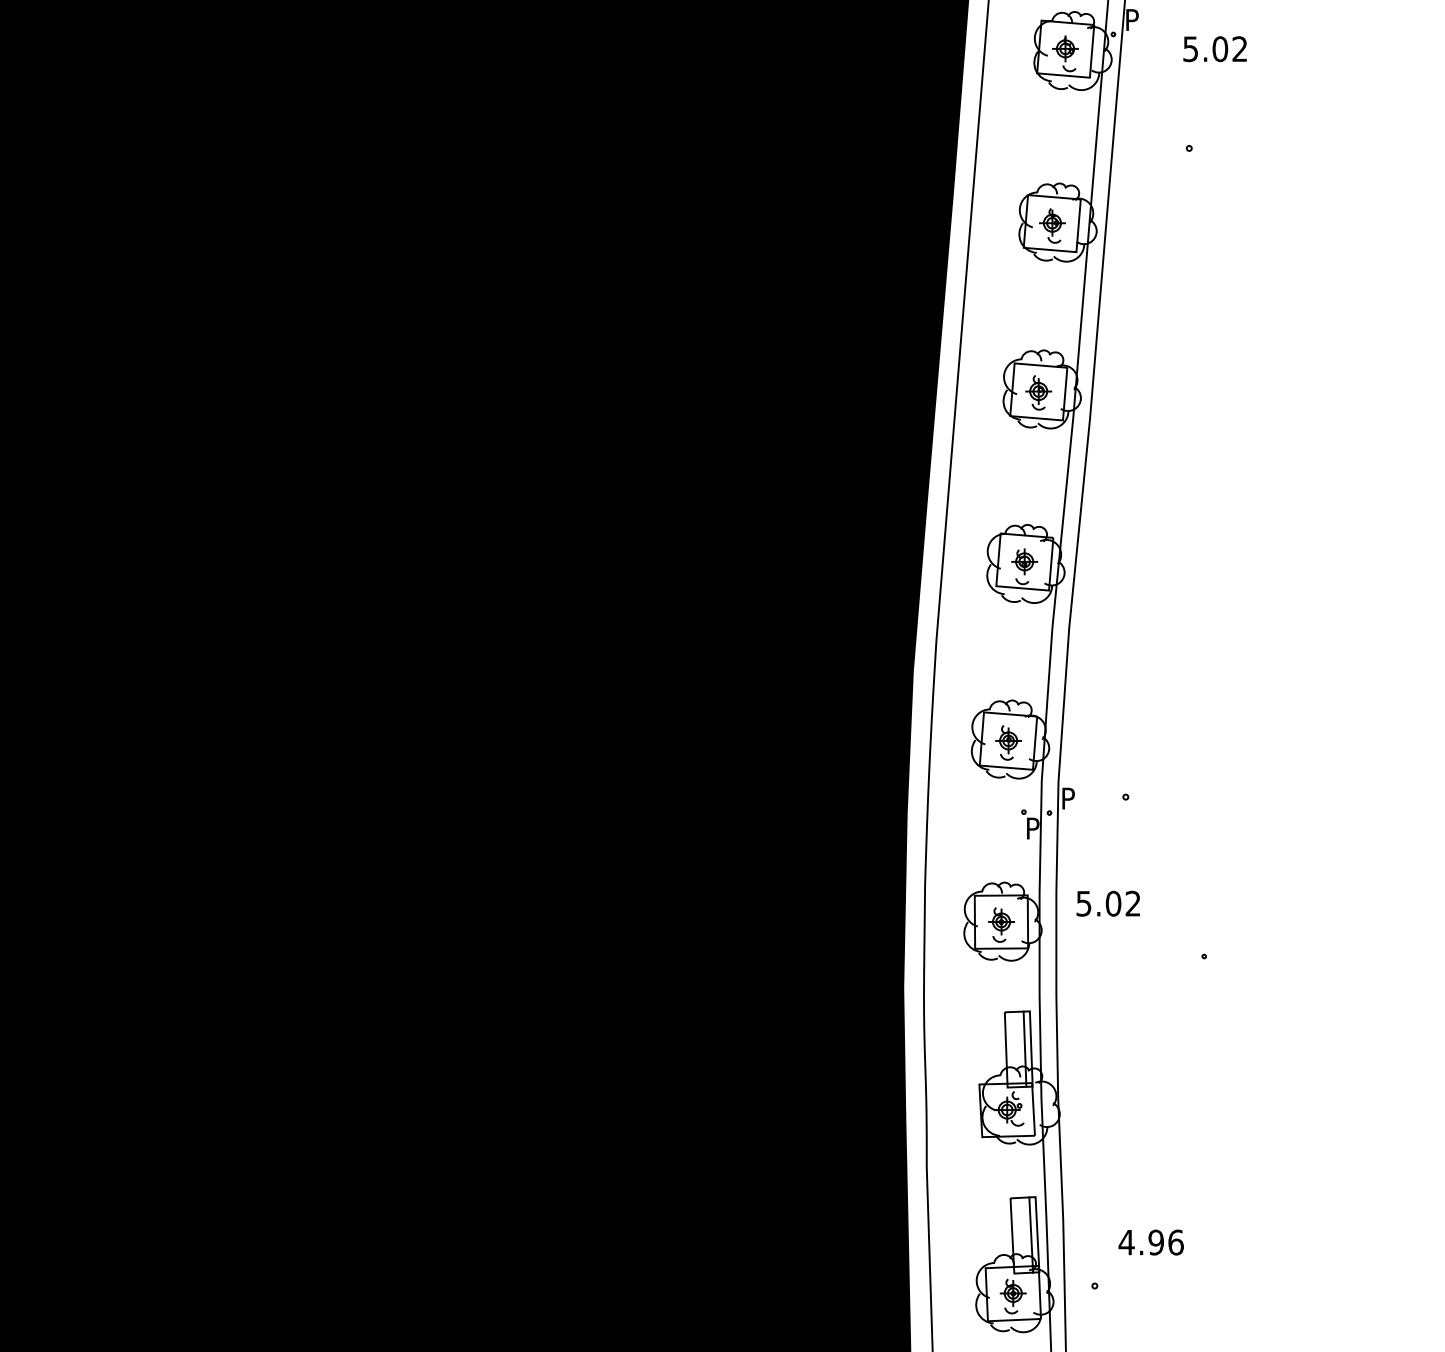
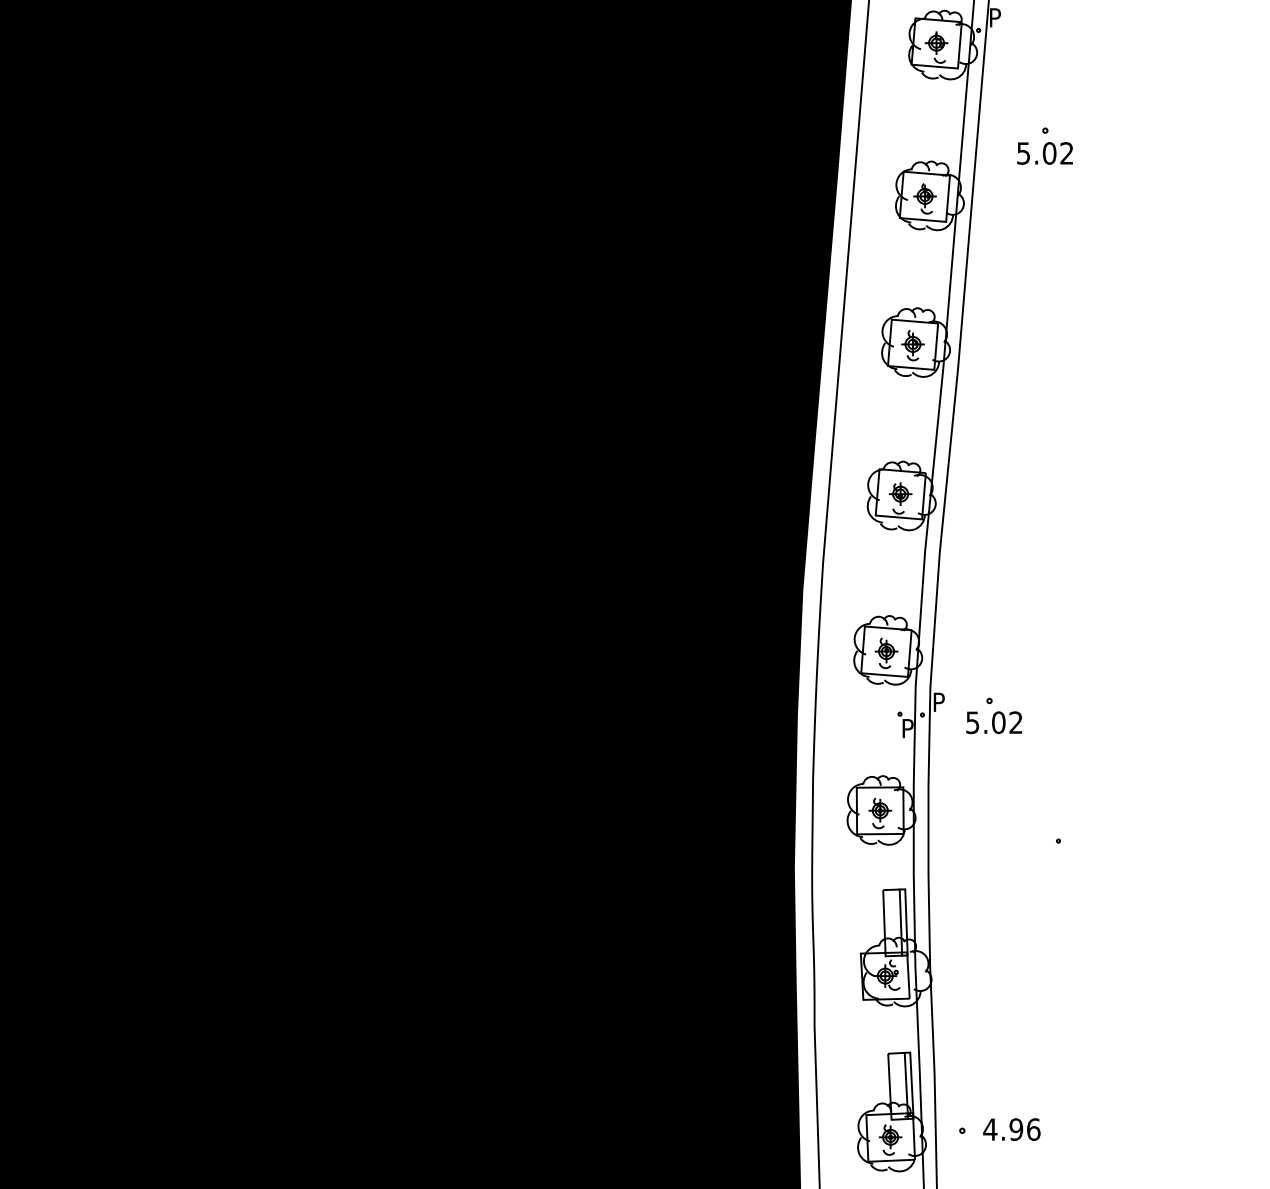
text: (1214, 49) -> (1044, 153), moved
text: (1107, 903) -> (993, 722), moved
text: (1150, 1242) -> (1011, 1129), moved

